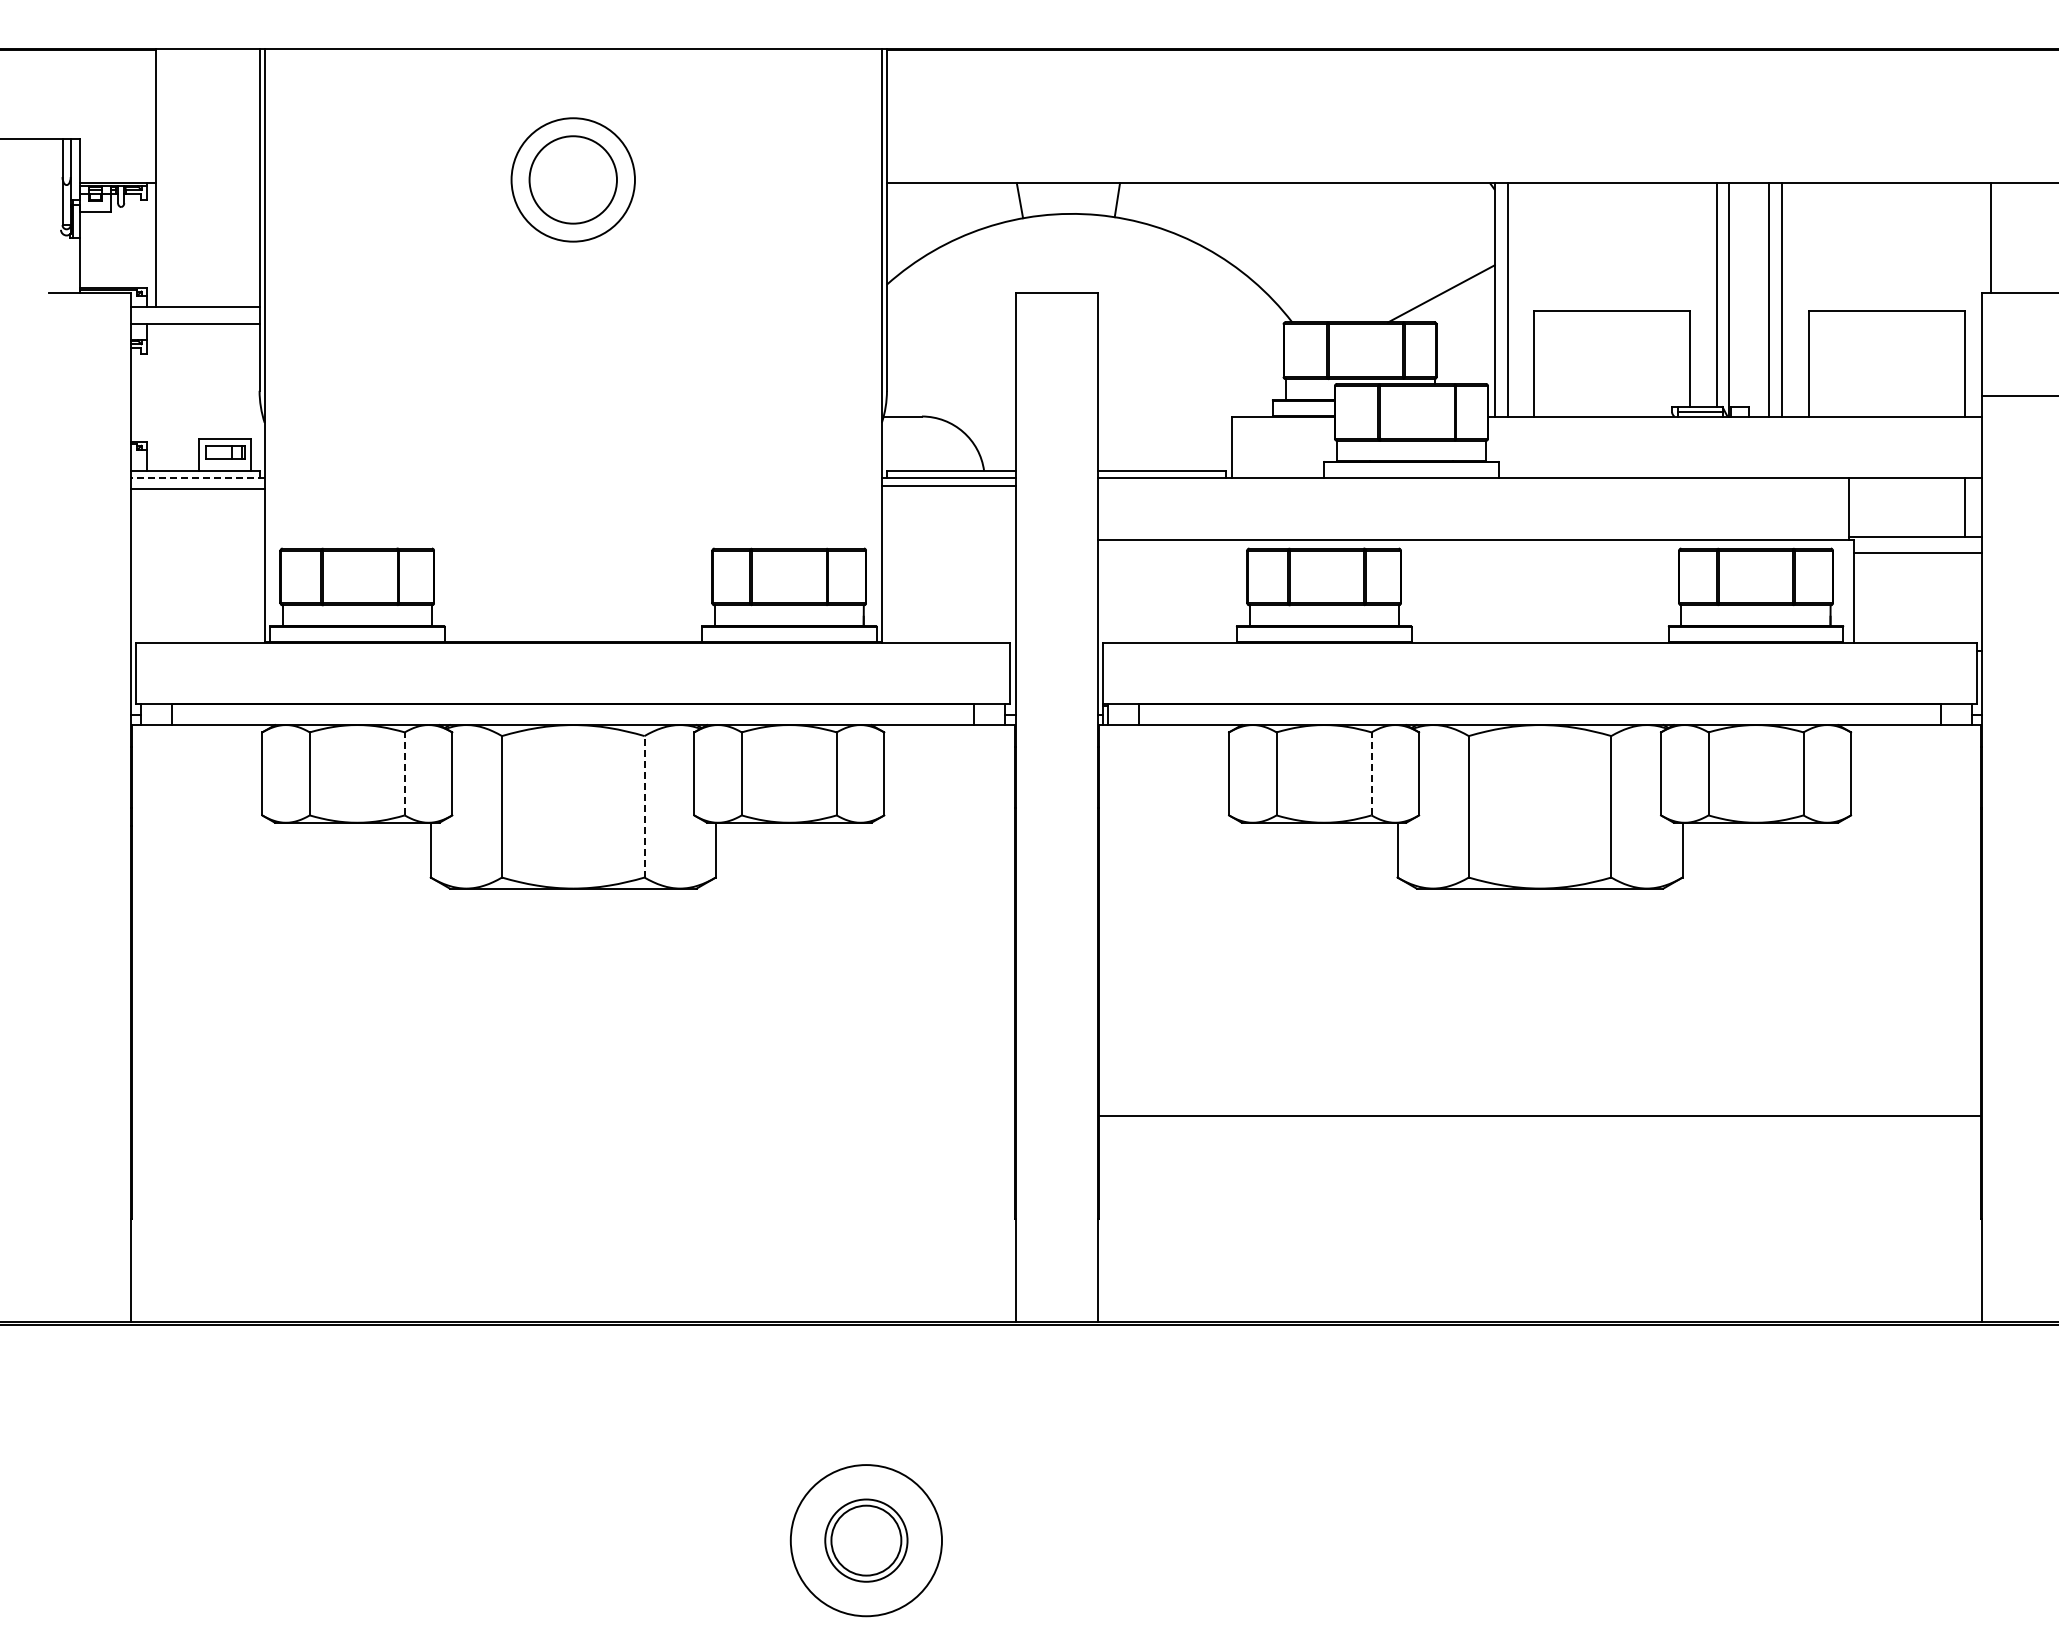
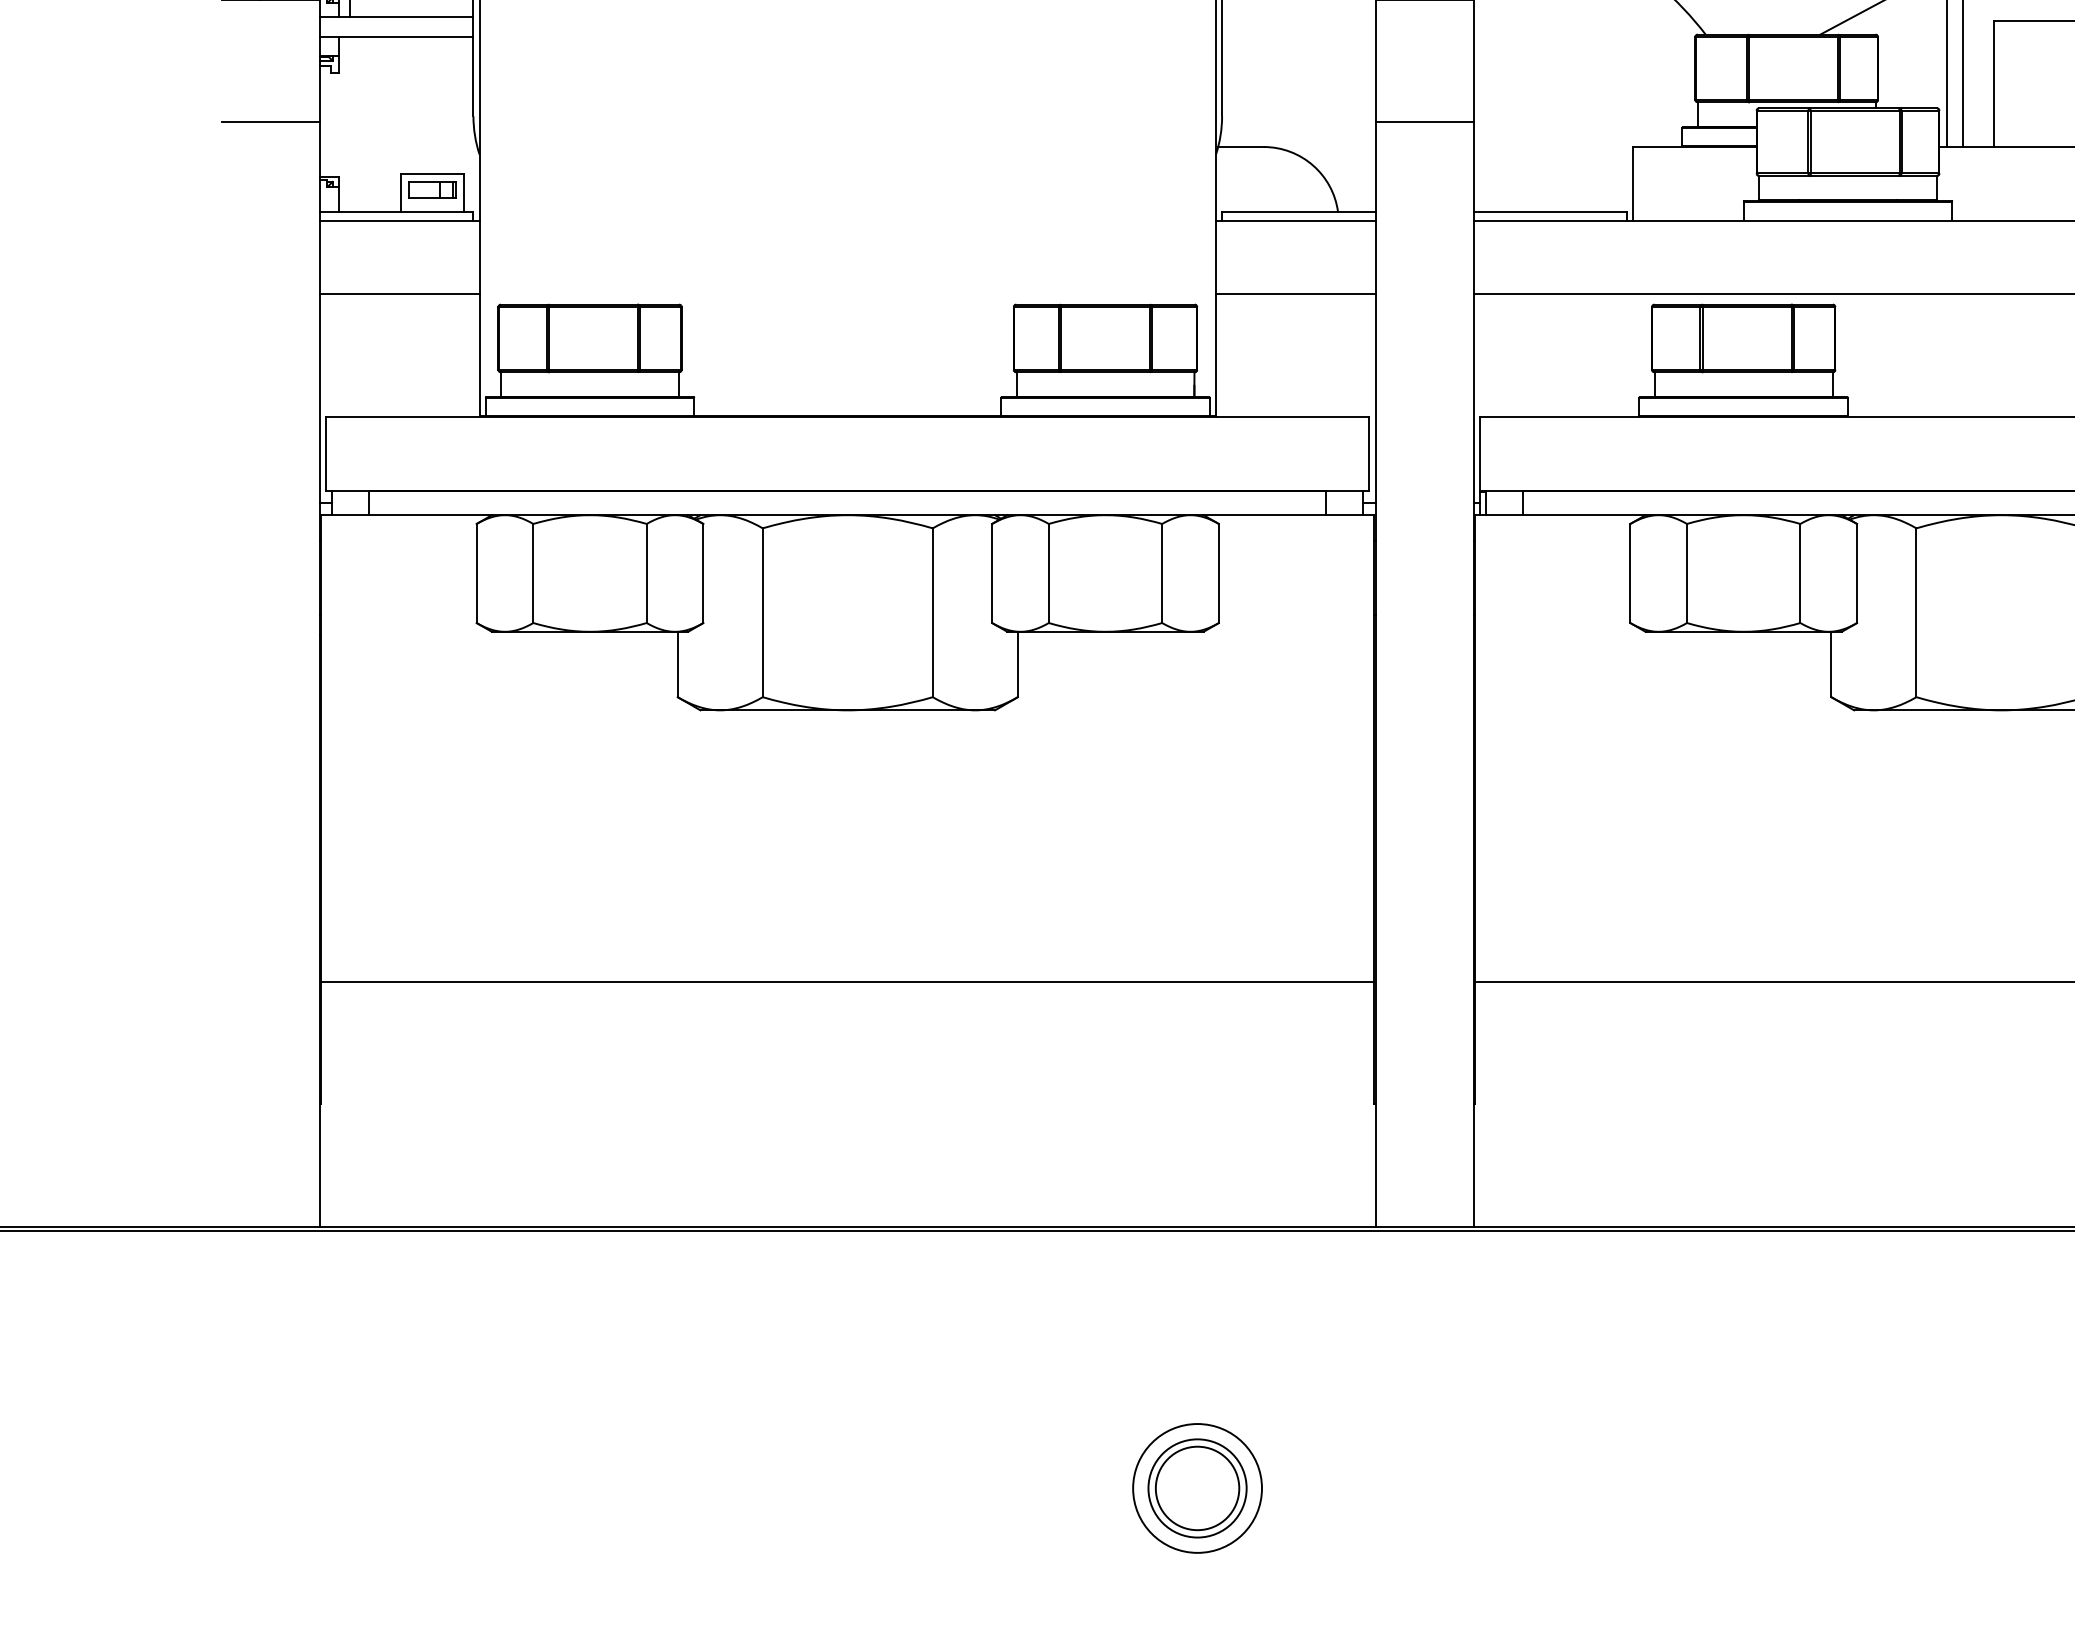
line: (89, 395) -> (270, 121), added
line: (1056, 395) -> (1424, 121), added
line: (197, 478) -> (399, 220), dashed -> solid
line: (948, 485) -> (1295, 293), moved
line: (197, 488) -> (399, 293), moved
line: (404, 773) -> (646, 573), dashed -> solid
line: (1371, 773) -> (1800, 573), dashed -> solid
line: (644, 806) -> (932, 612), dashed -> solid
line: (573, 1115) -> (848, 981), added
circle: (866, 1540) -> (1197, 1488), size x0.71

